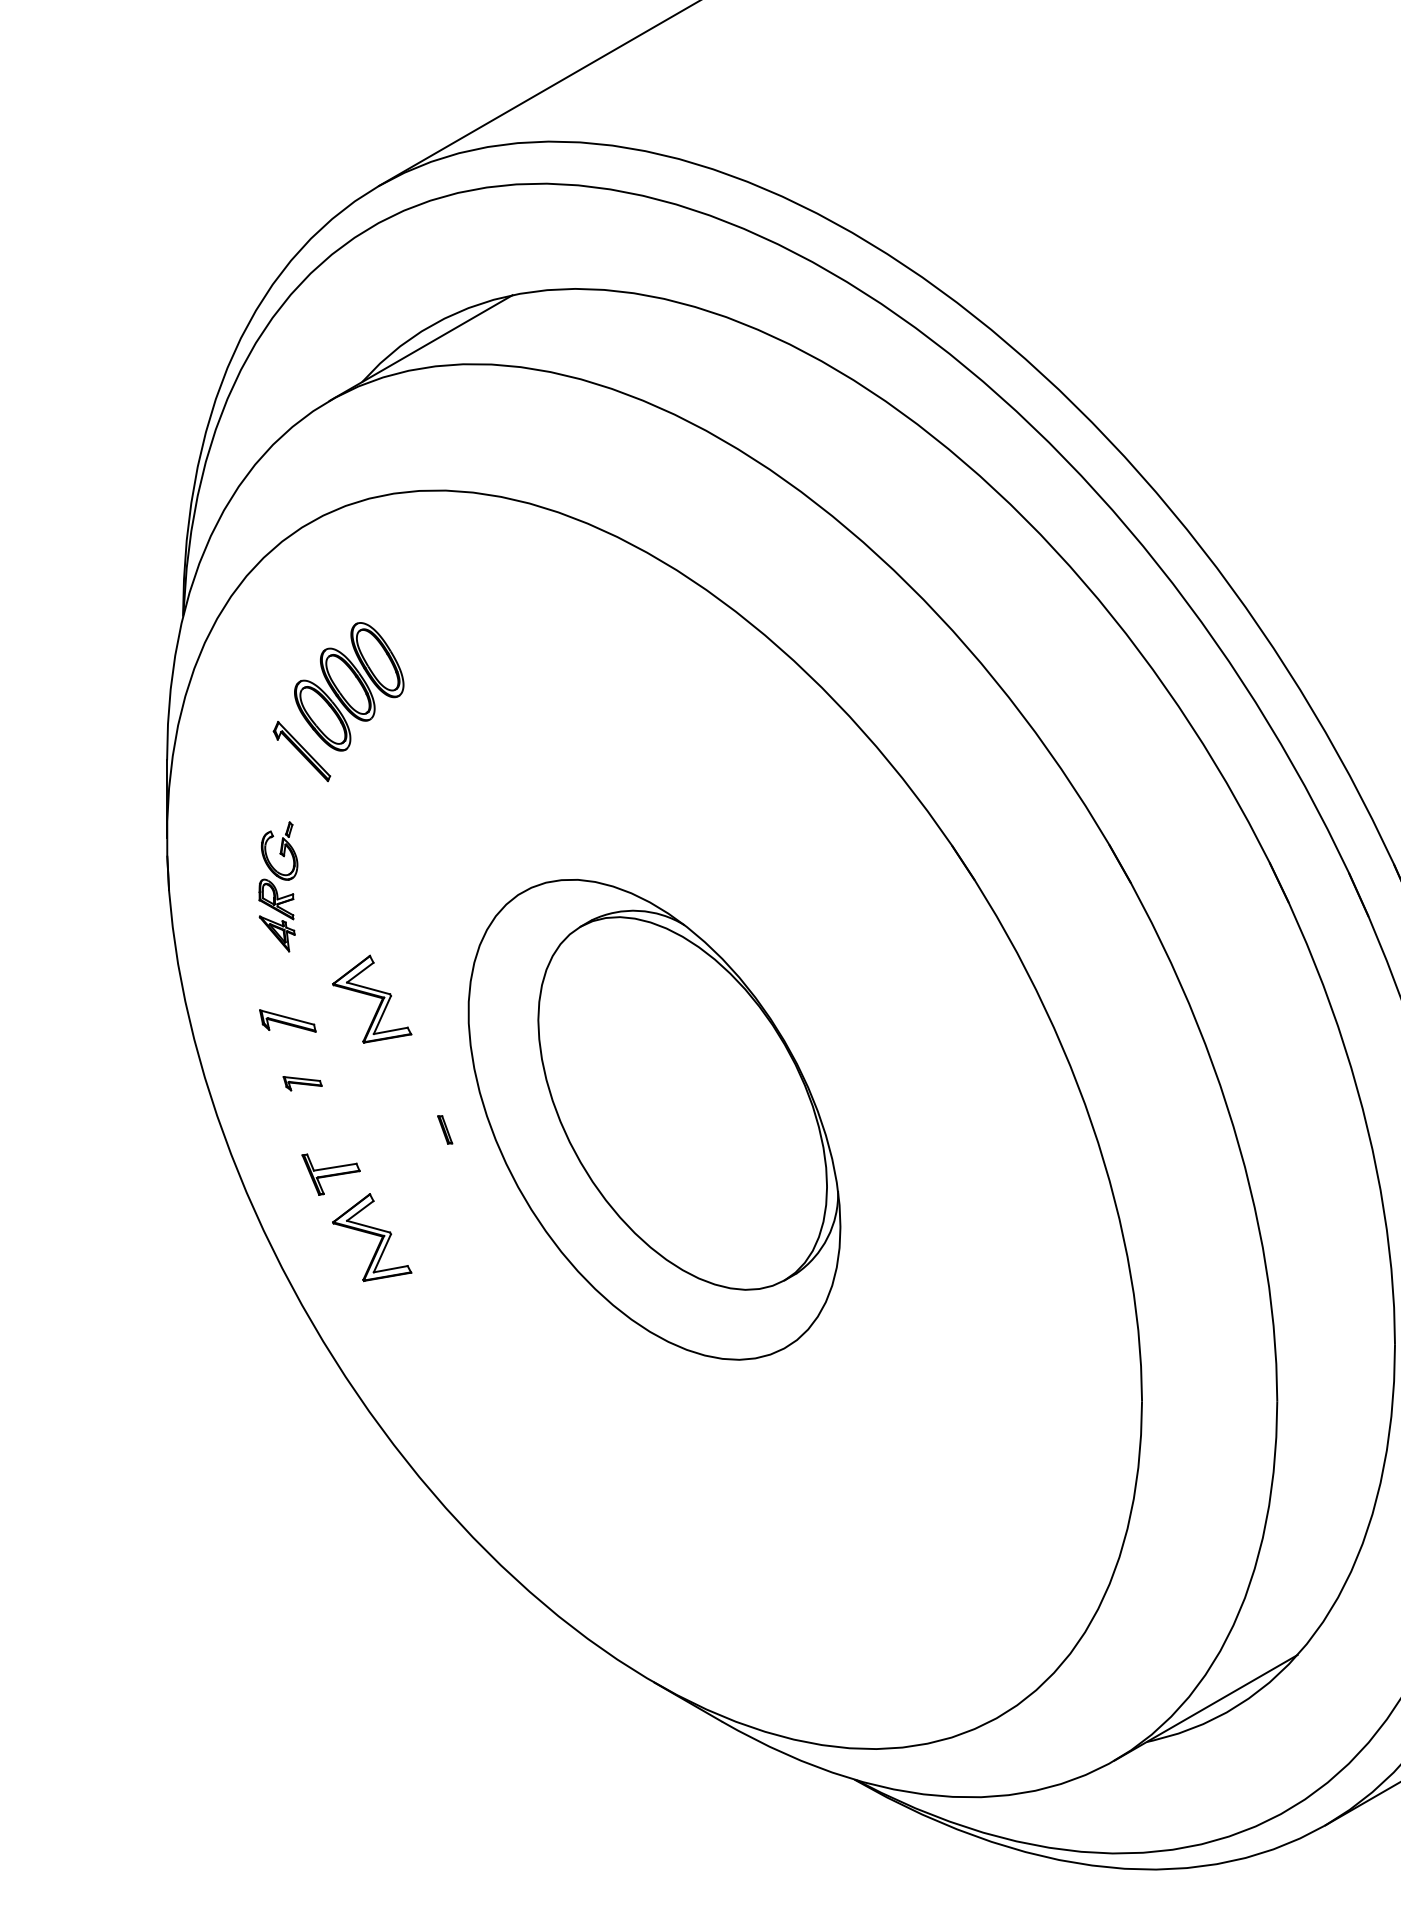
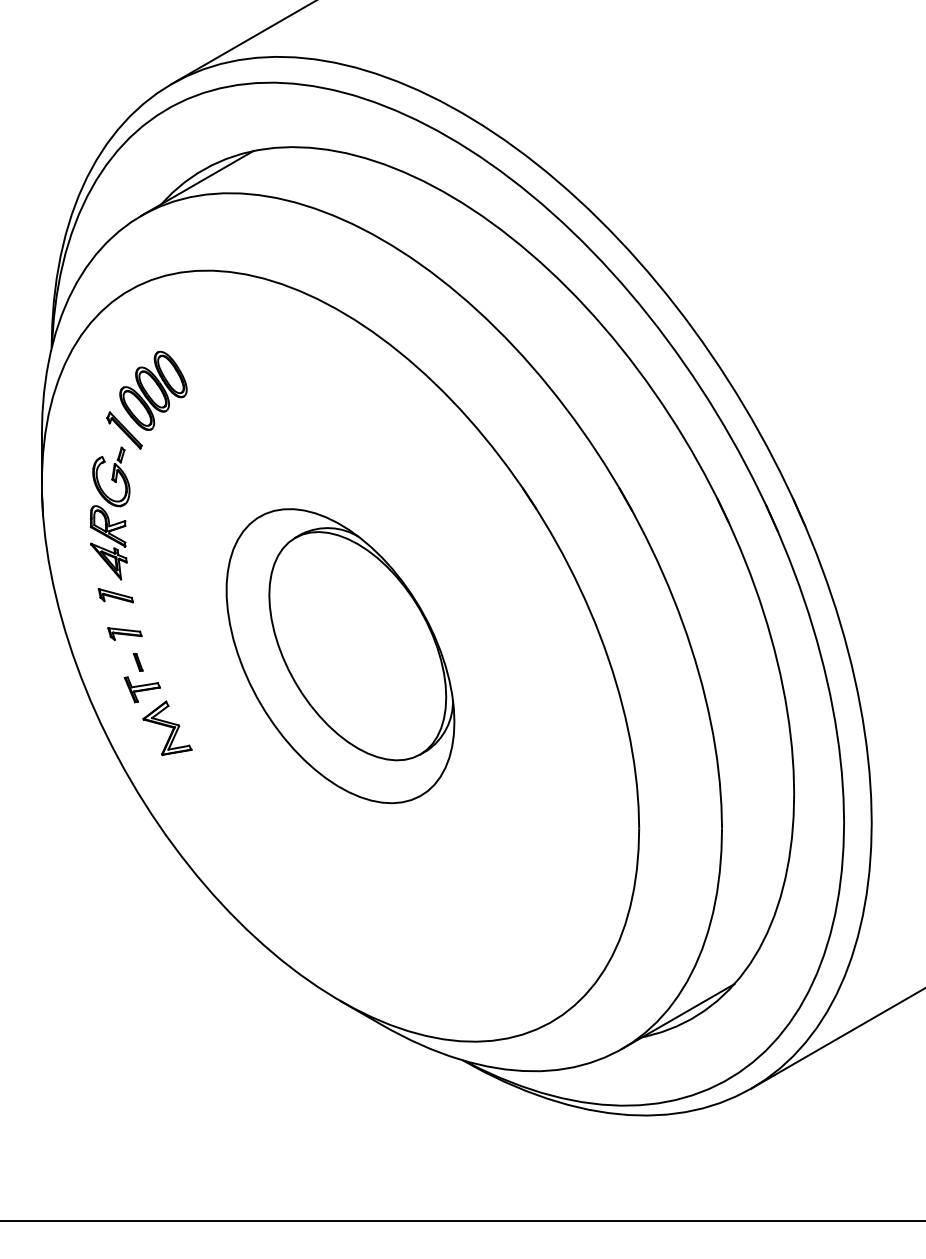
part: (277, 886) -> (109, 513), size x1.67
part: (372, 999) -> (167, 582), removed
part: (301, 1082) -> (124, 633), size x1.43
part: (445, 1130) -> (138, 662), moved

